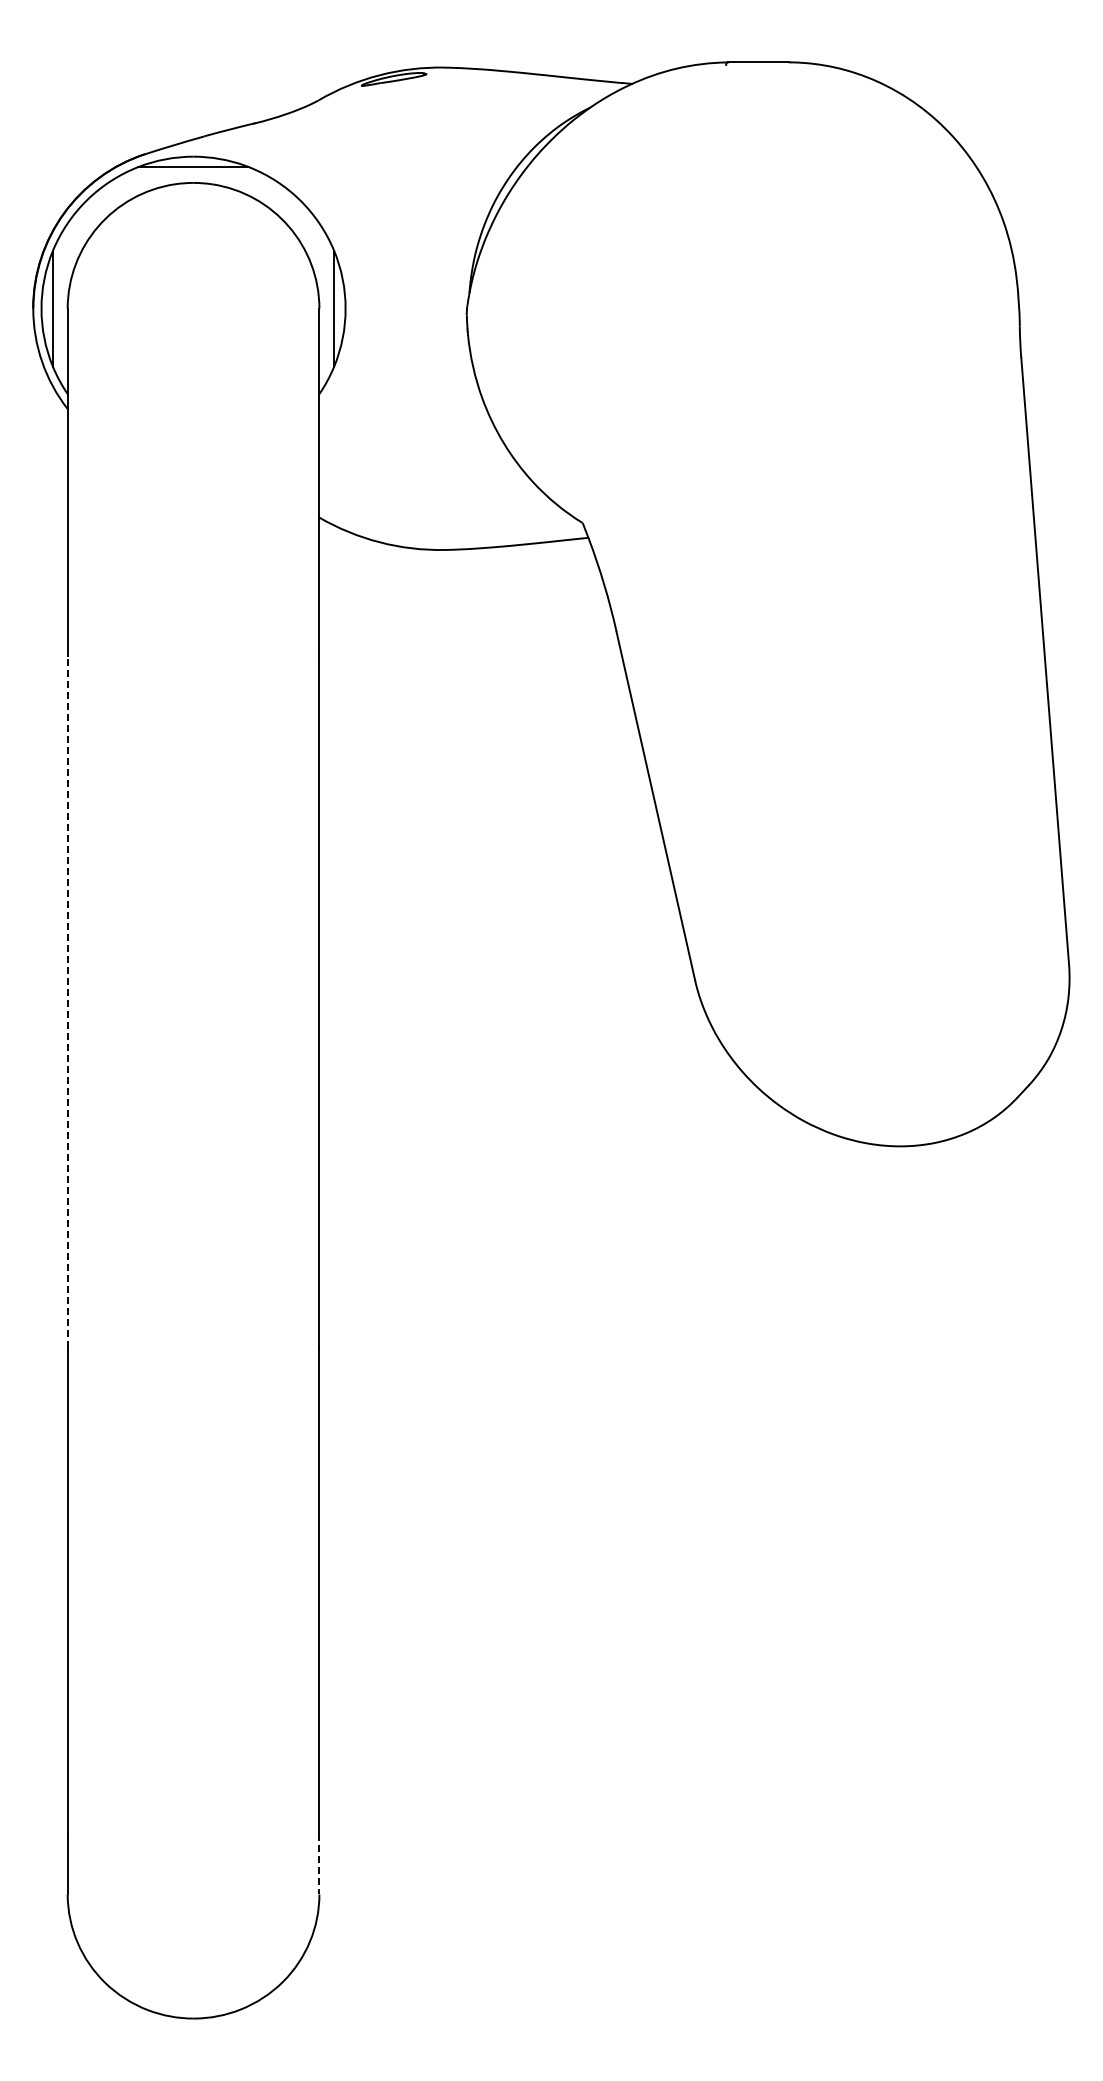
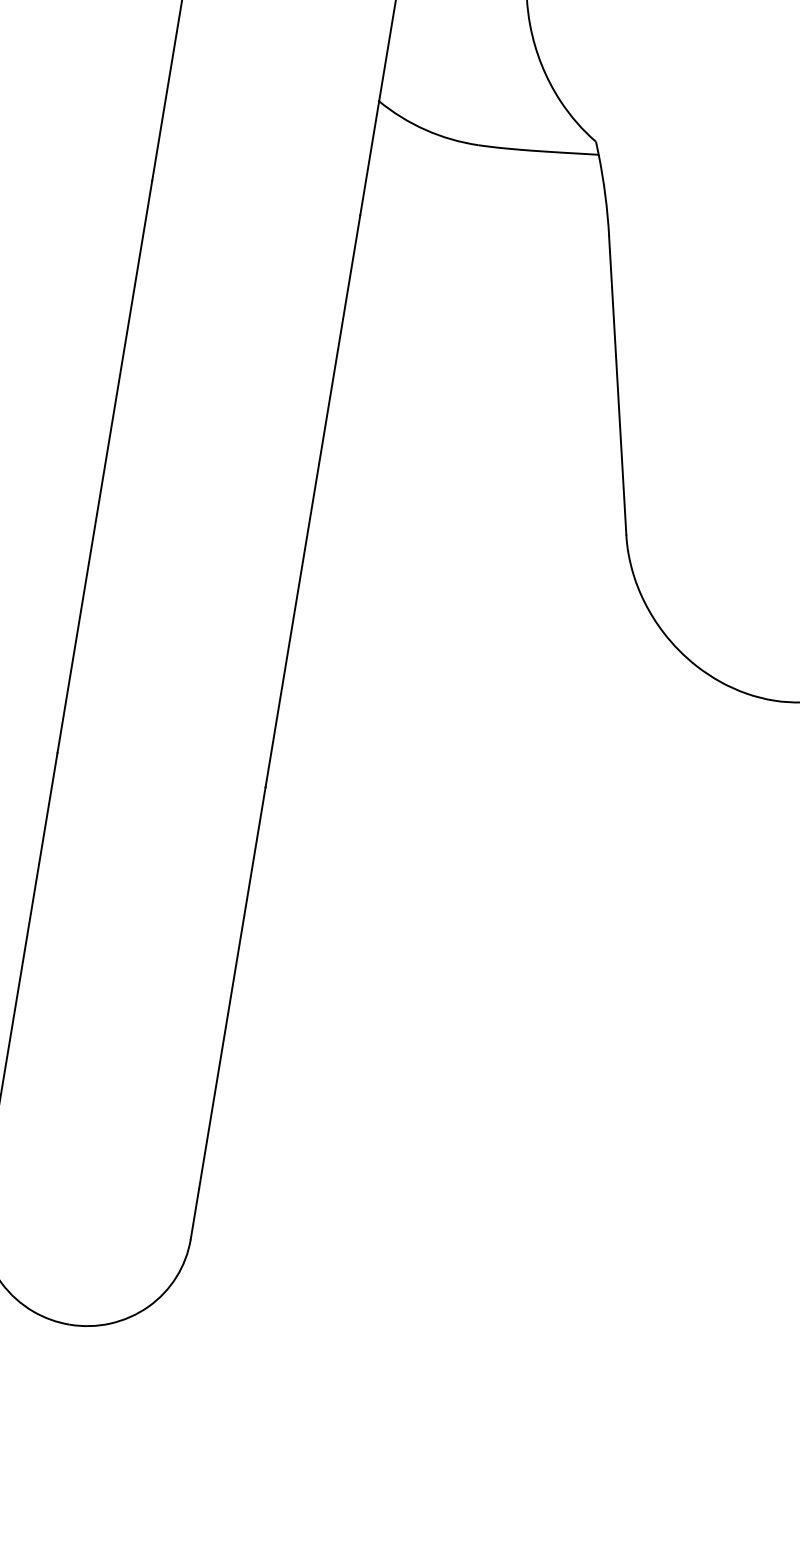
line: (67, 1001) -> (104, 466), dashed -> solid
line: (319, 1864) -> (194, 1214), dashed -> solid

